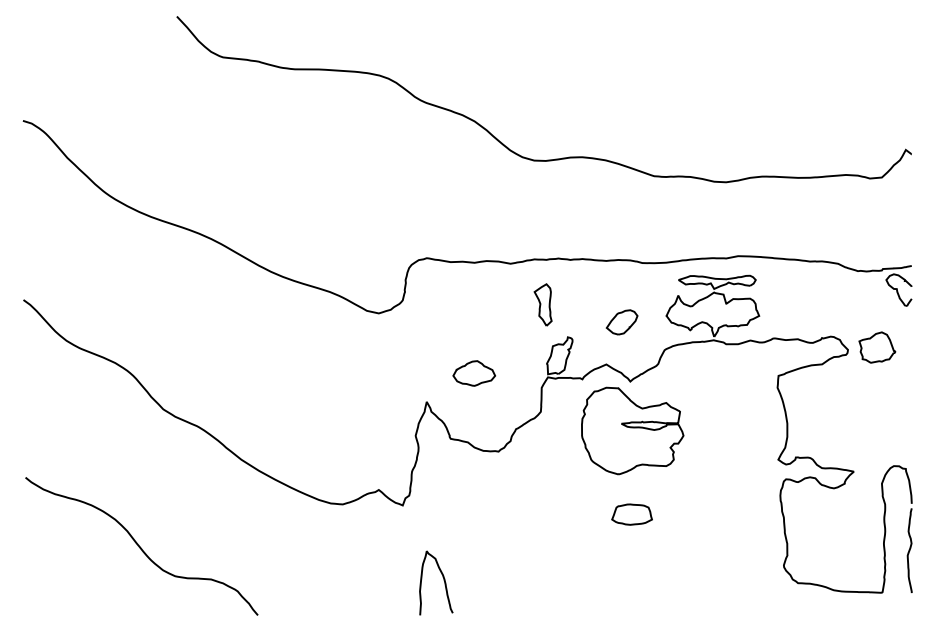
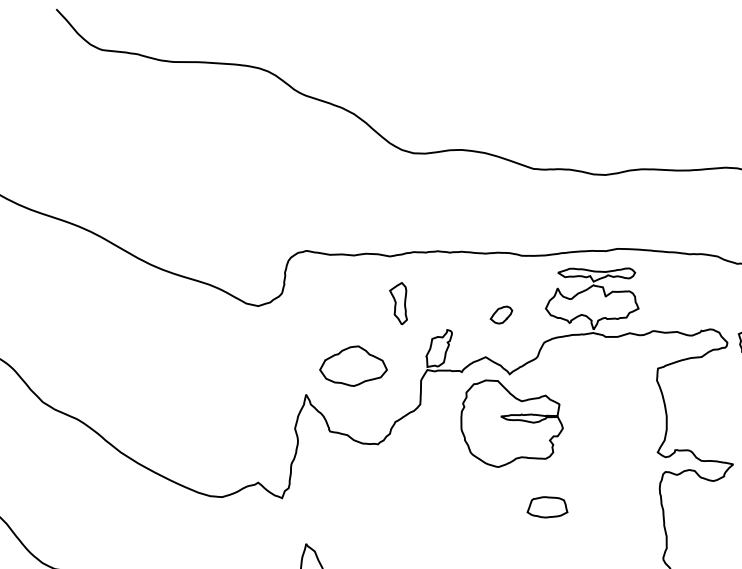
part: (542, 304) -> (397, 303), moved
part: (621, 322) -> (500, 315), size x0.7
part: (474, 373) -> (353, 366), size x1.6
part: (631, 514) -> (546, 507), moved

